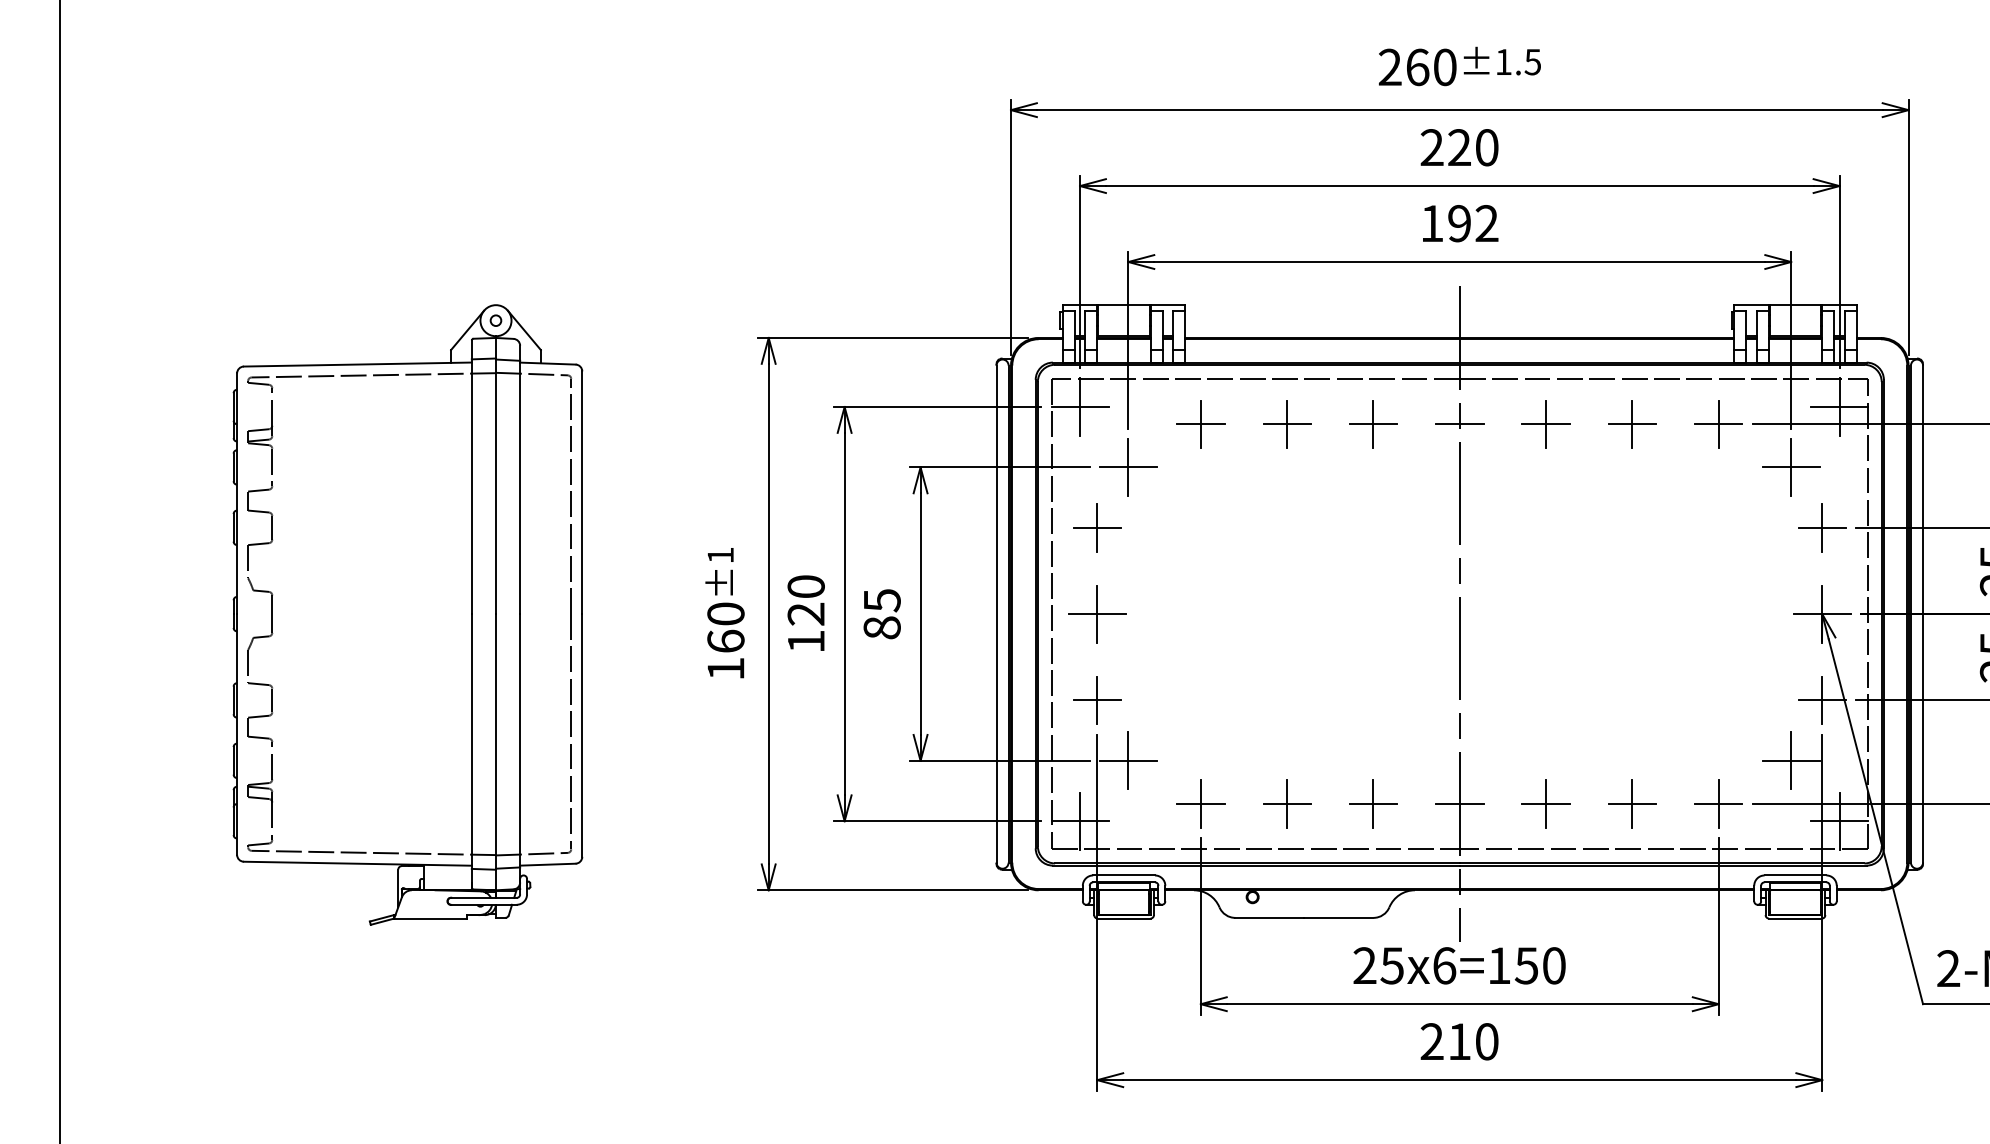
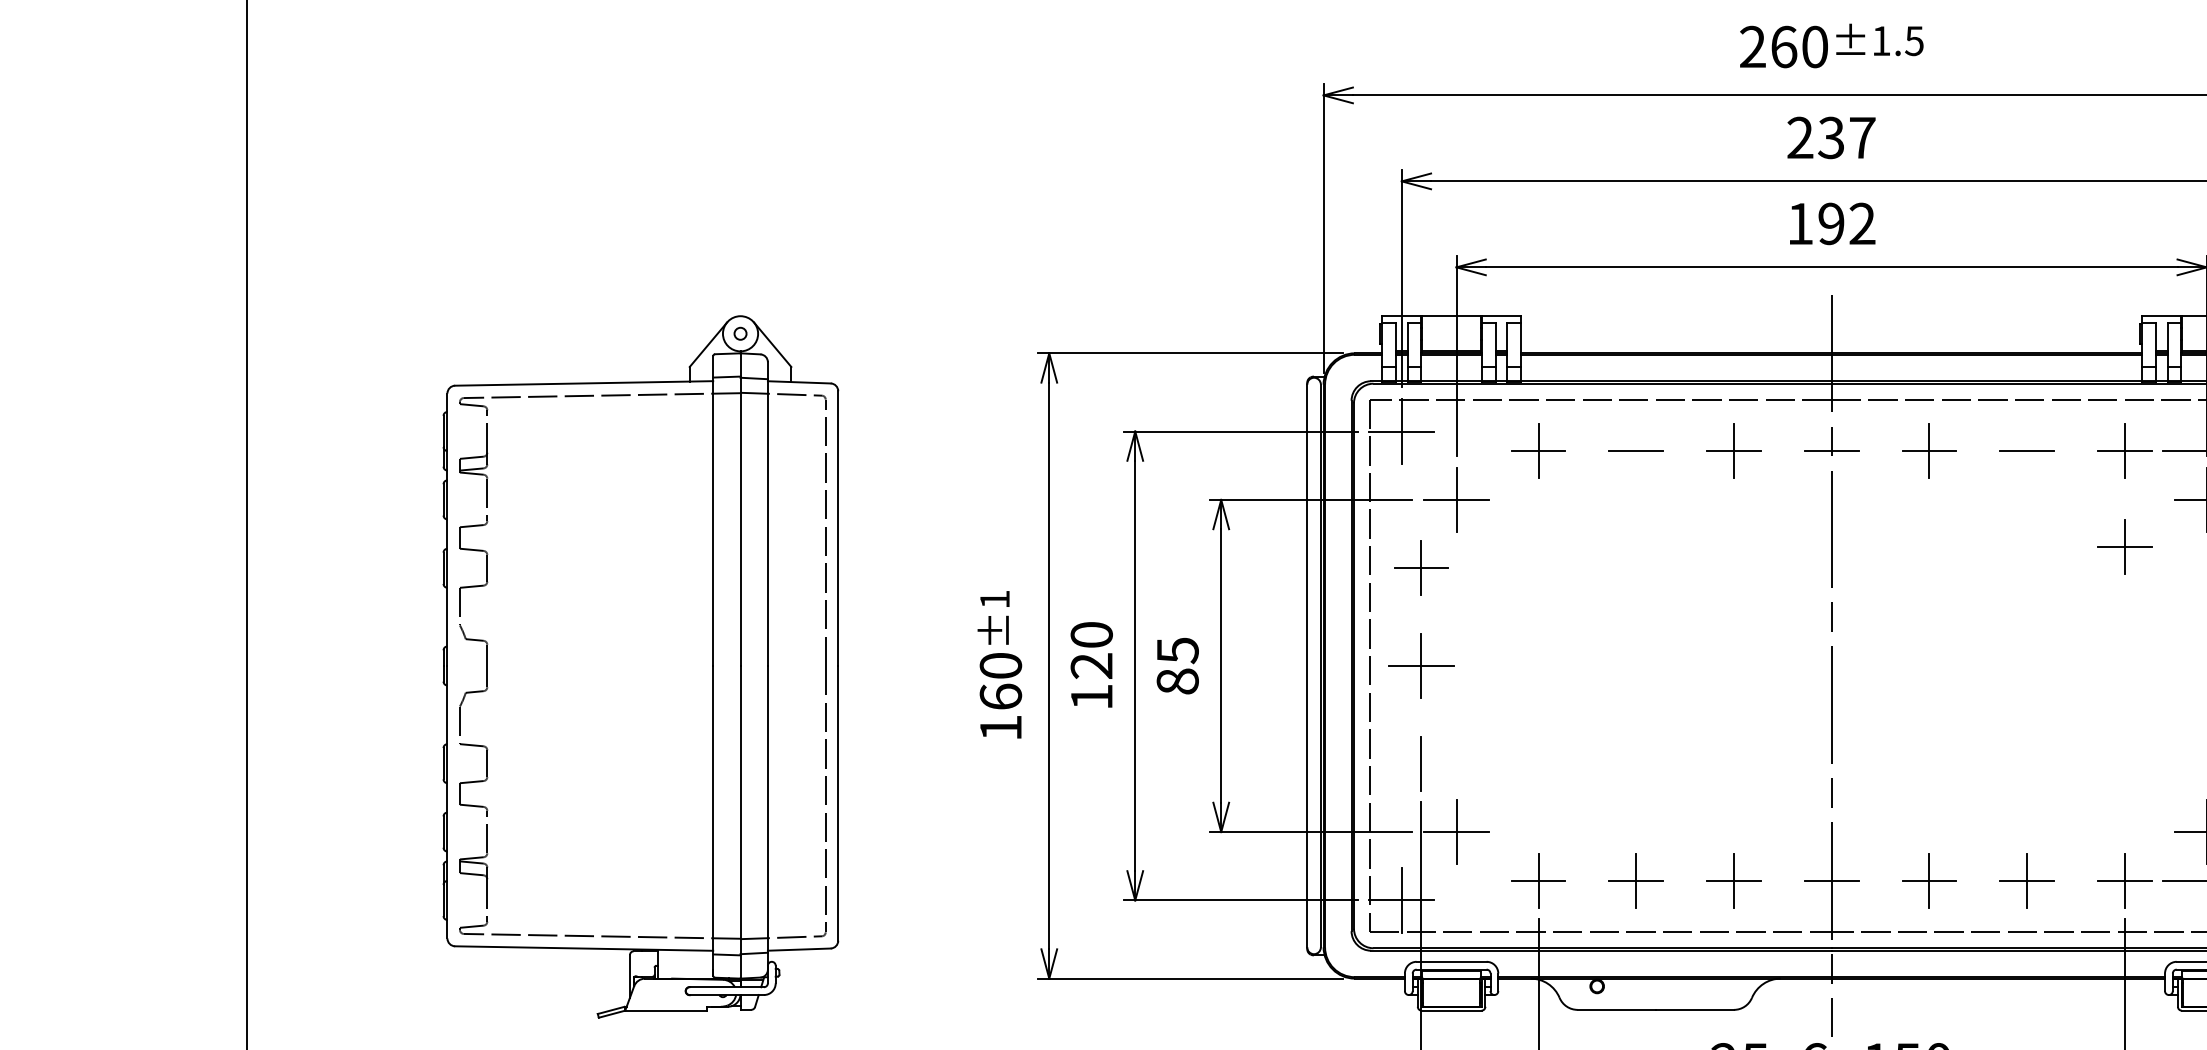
text: (1472, 147) -> (1846, 137), 220 -> 237
line: (1287, 423) -> (1636, 450), removed
line: (1632, 423) -> (2027, 450), removed
part: (1718, 509) -> (2124, 547), added
line: (1097, 700) -> (1421, 763), removed

